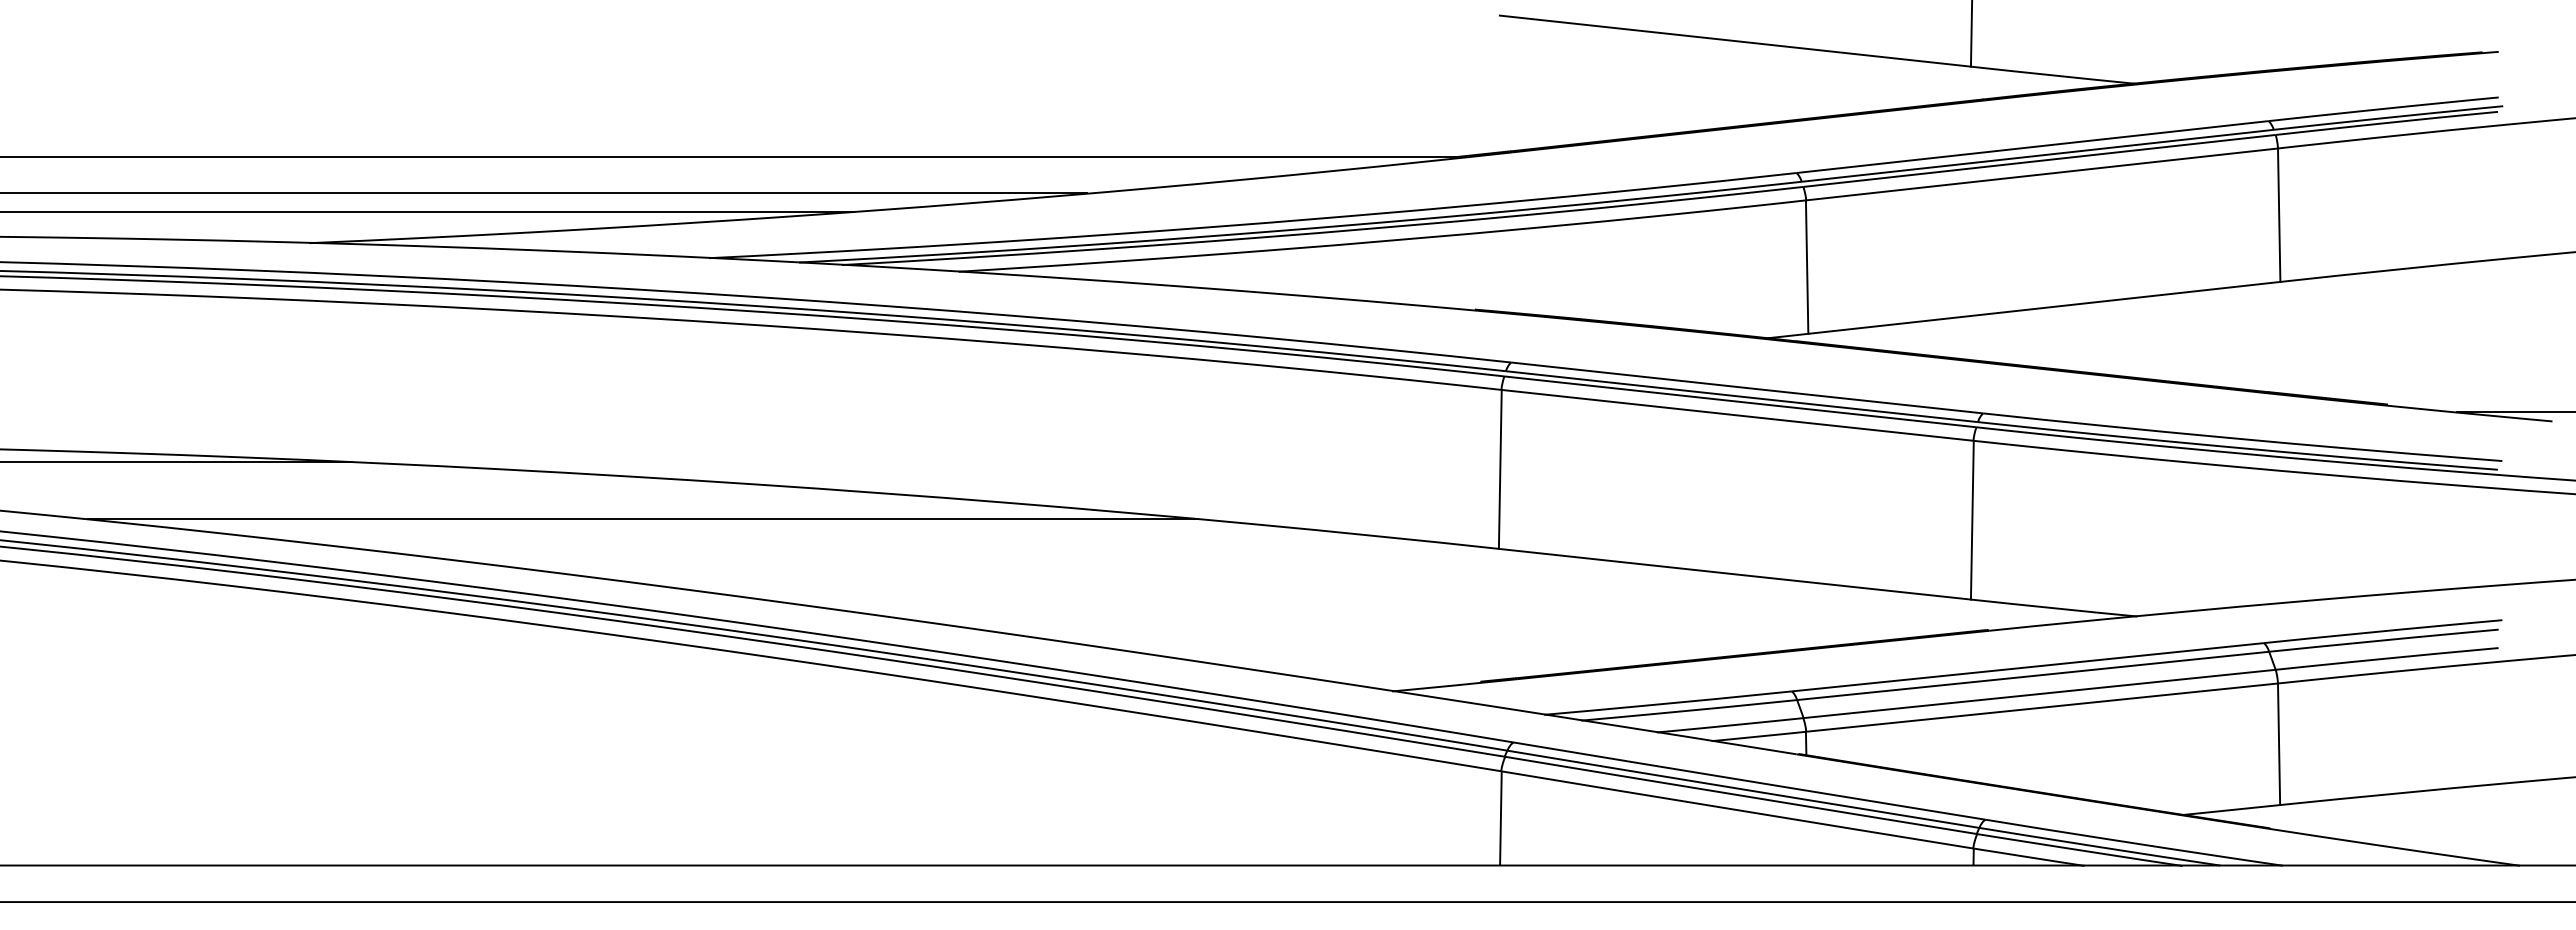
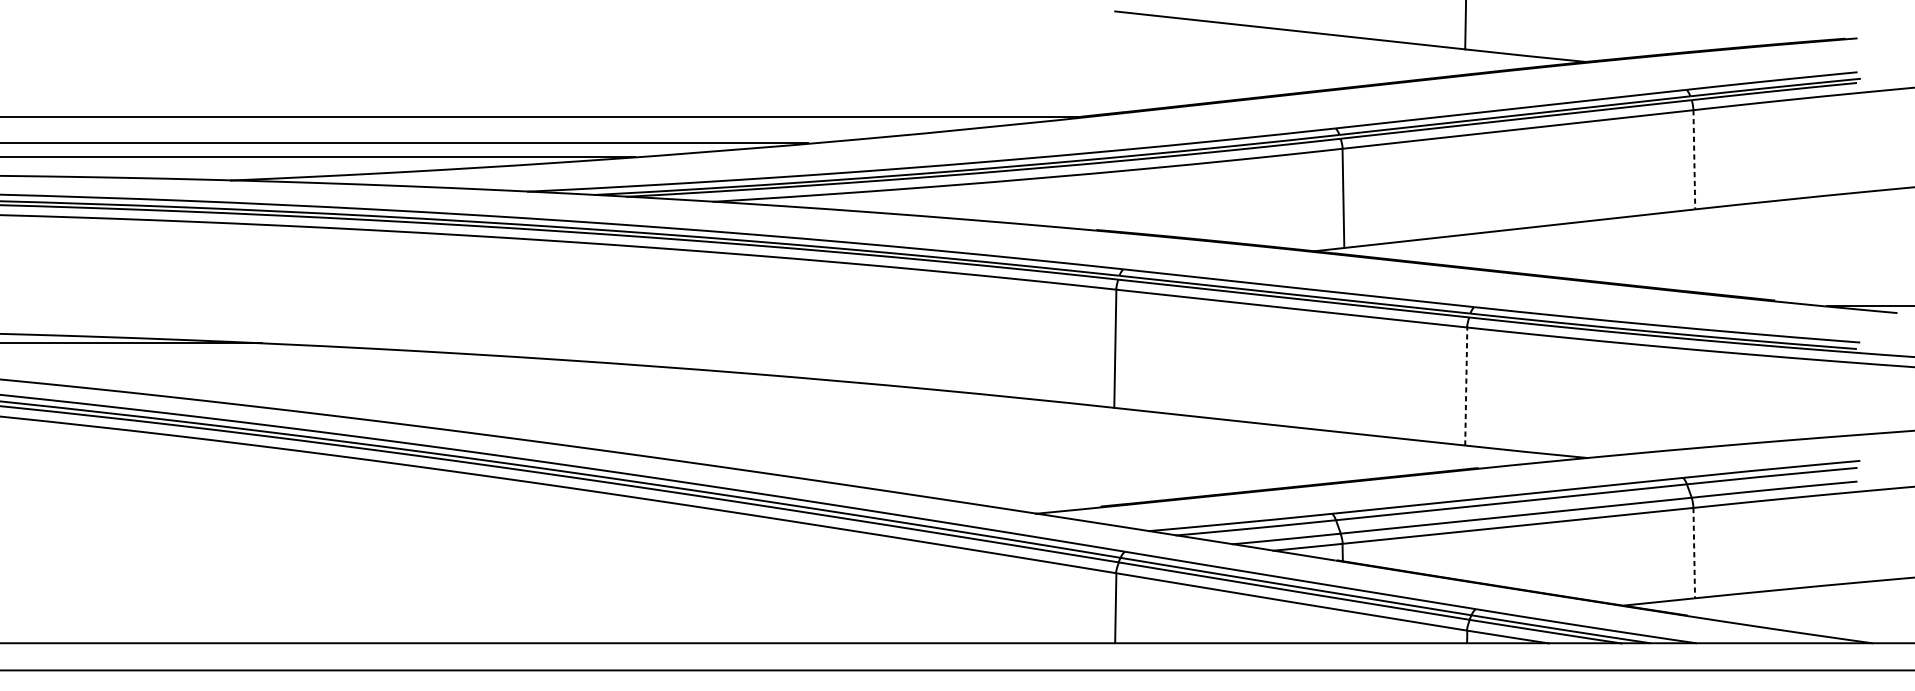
line: (2279, 215) -> (1694, 160), solid -> dashed
line: (643, 519) -> (478, 386), removed
line: (1972, 519) -> (1466, 386), solid -> dashed
line: (2279, 744) -> (1694, 553), solid -> dashed

